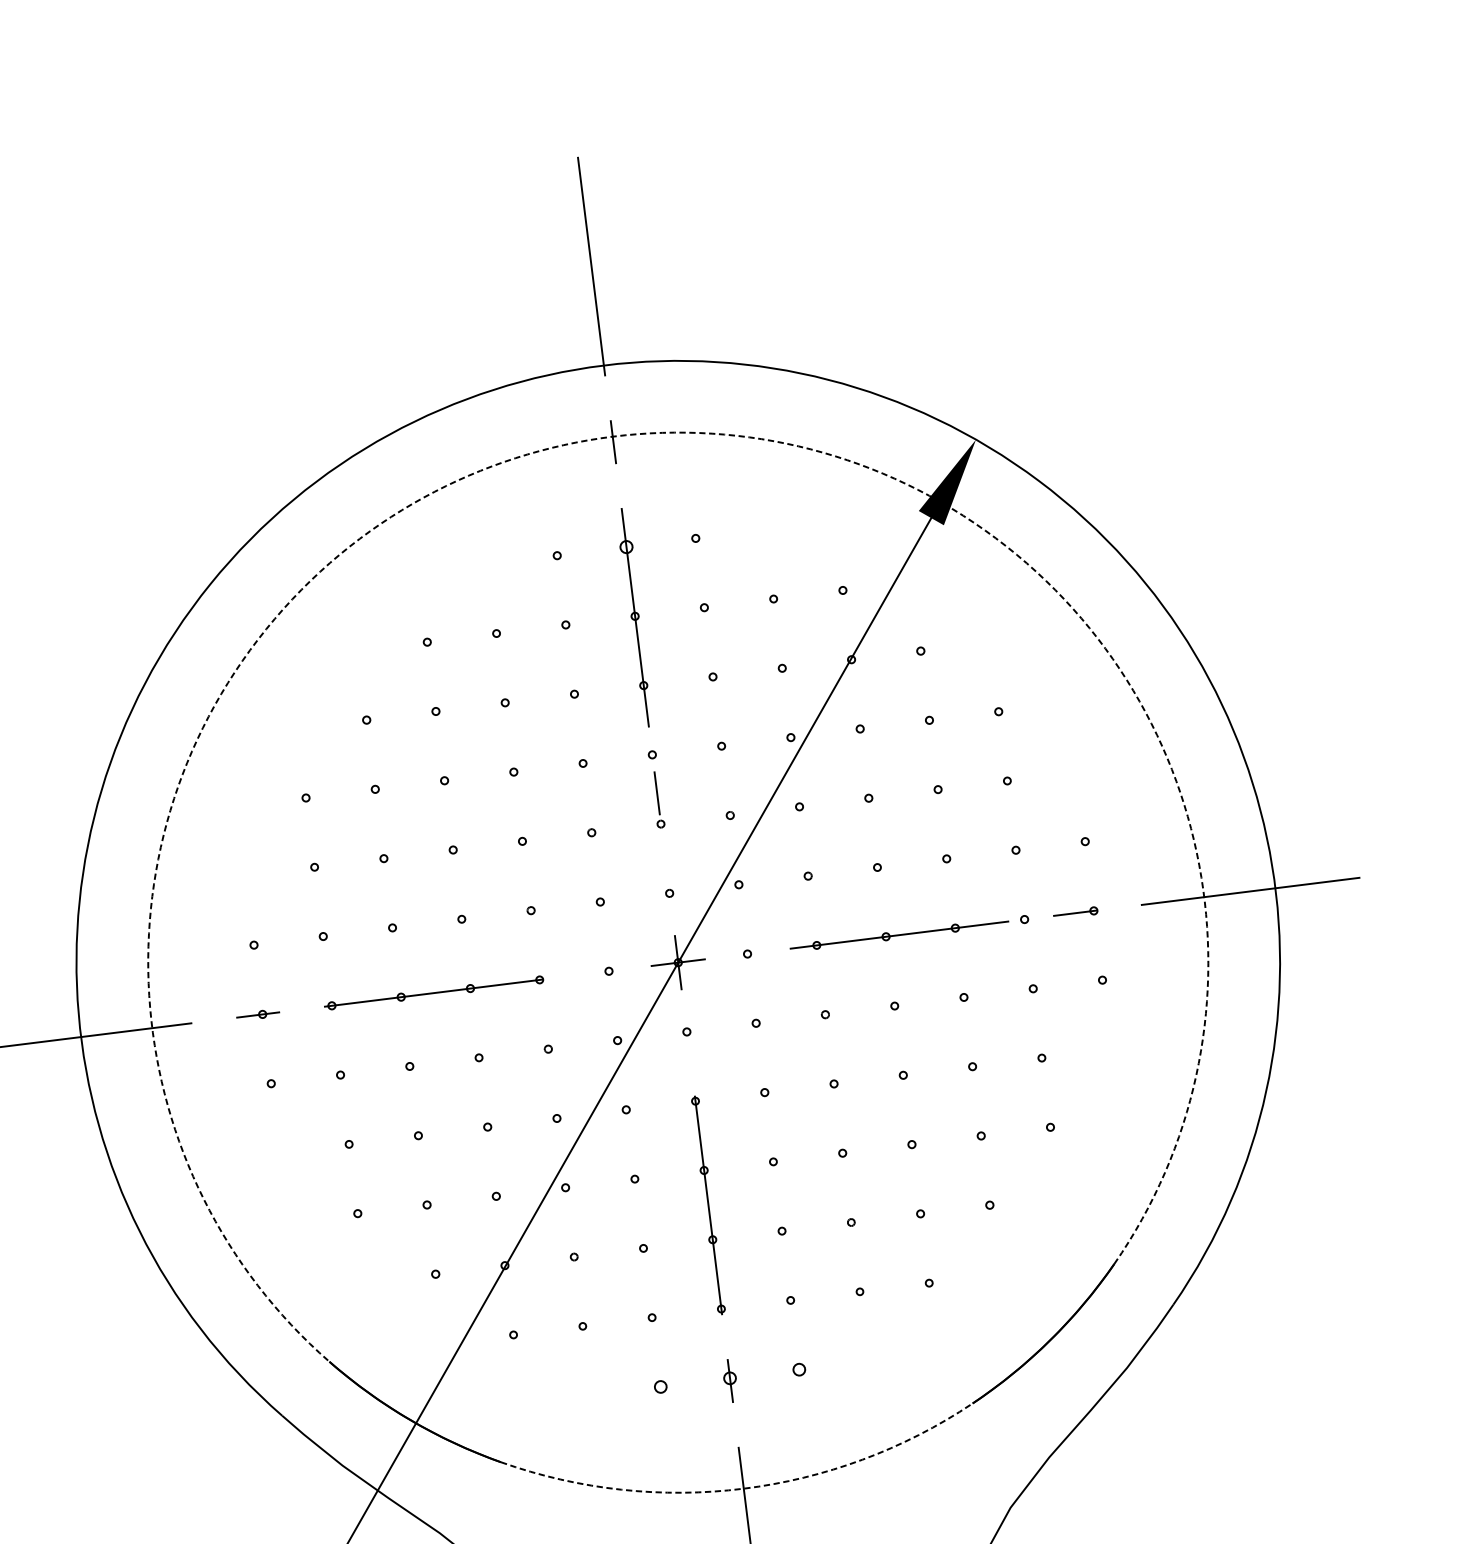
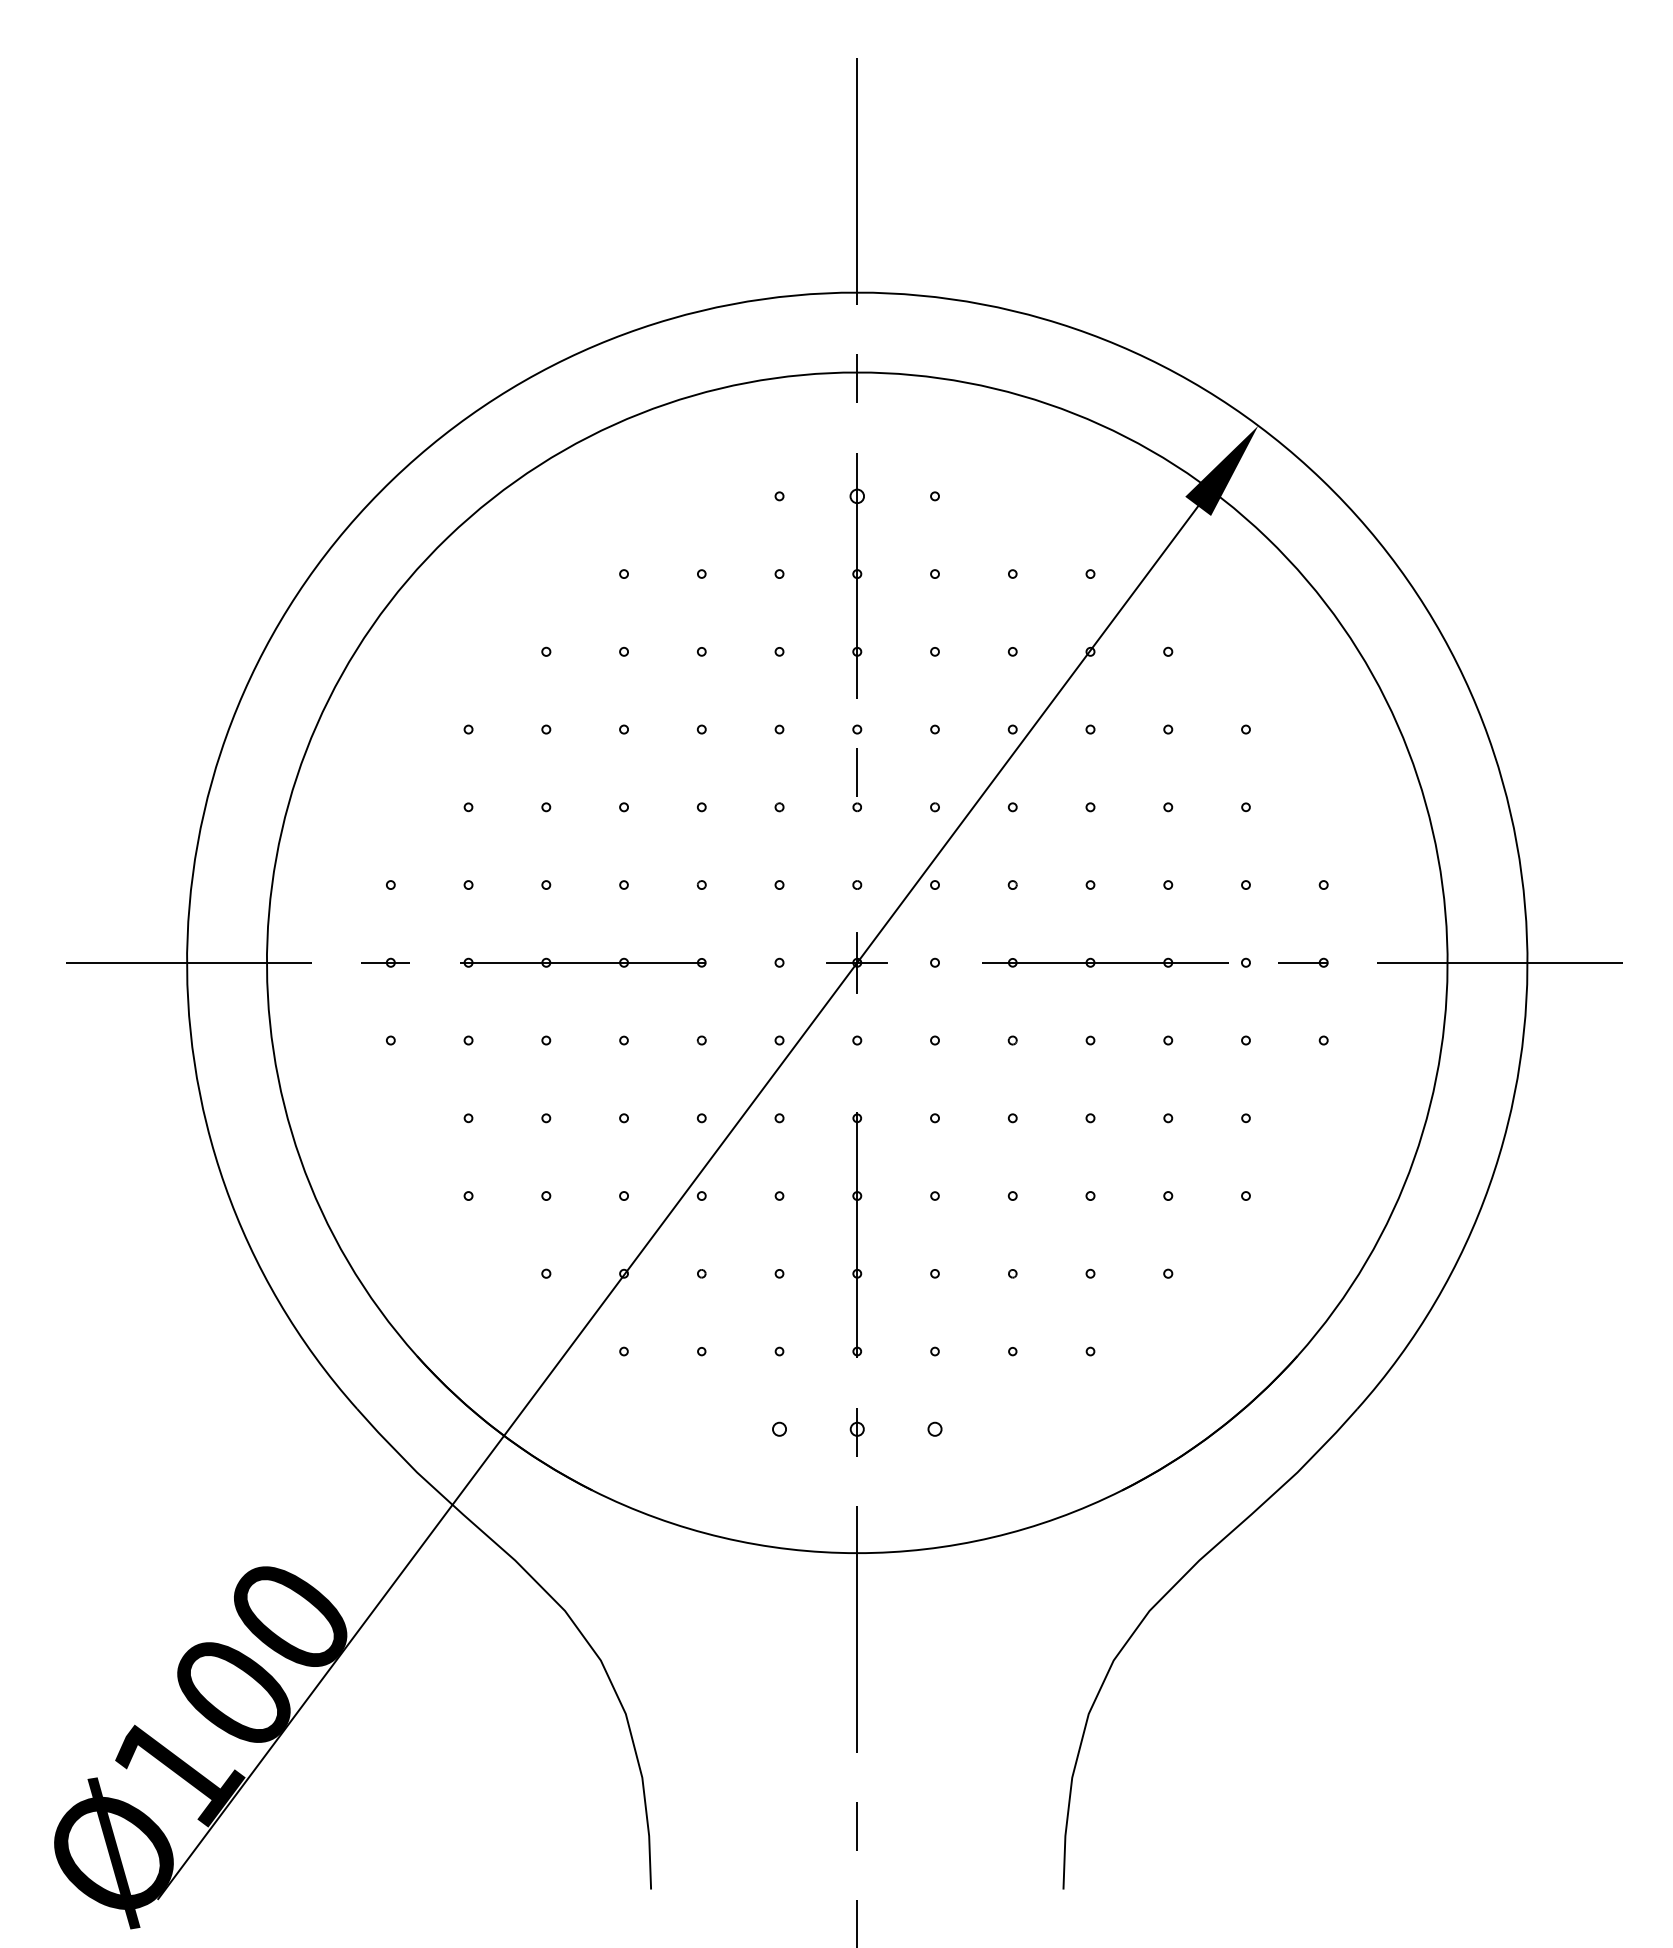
arc: (612, 436) -> (857, 372), dashed -> solid
arc: (744, 1488) -> (857, 1553), dashed -> solid

